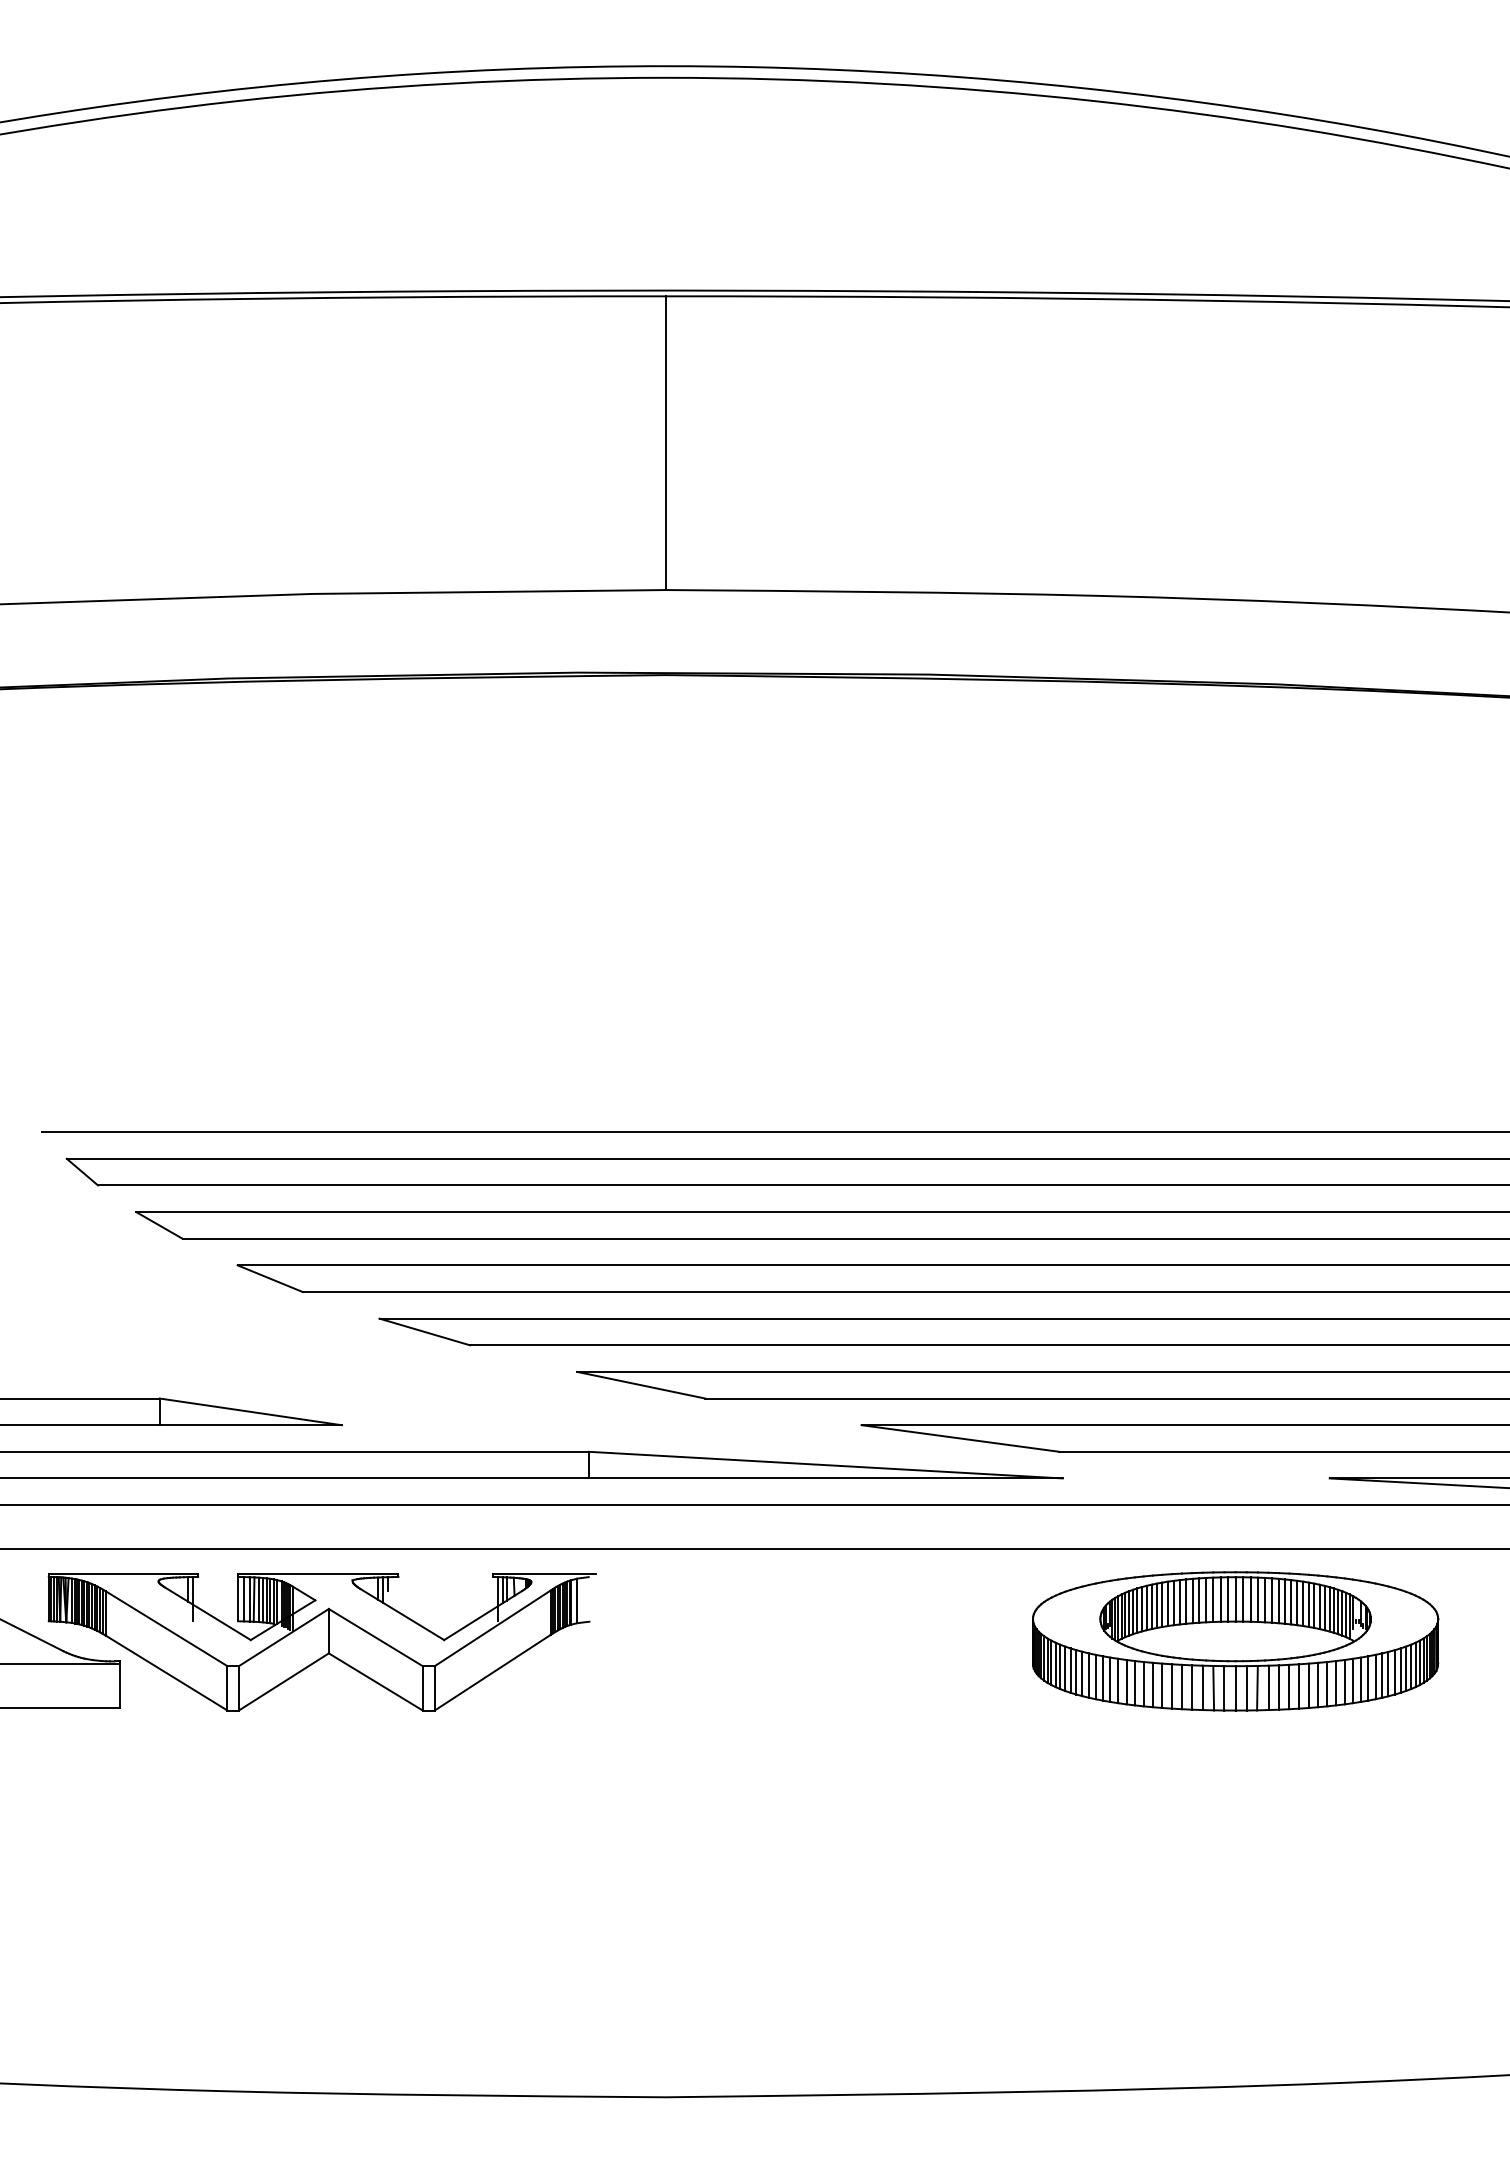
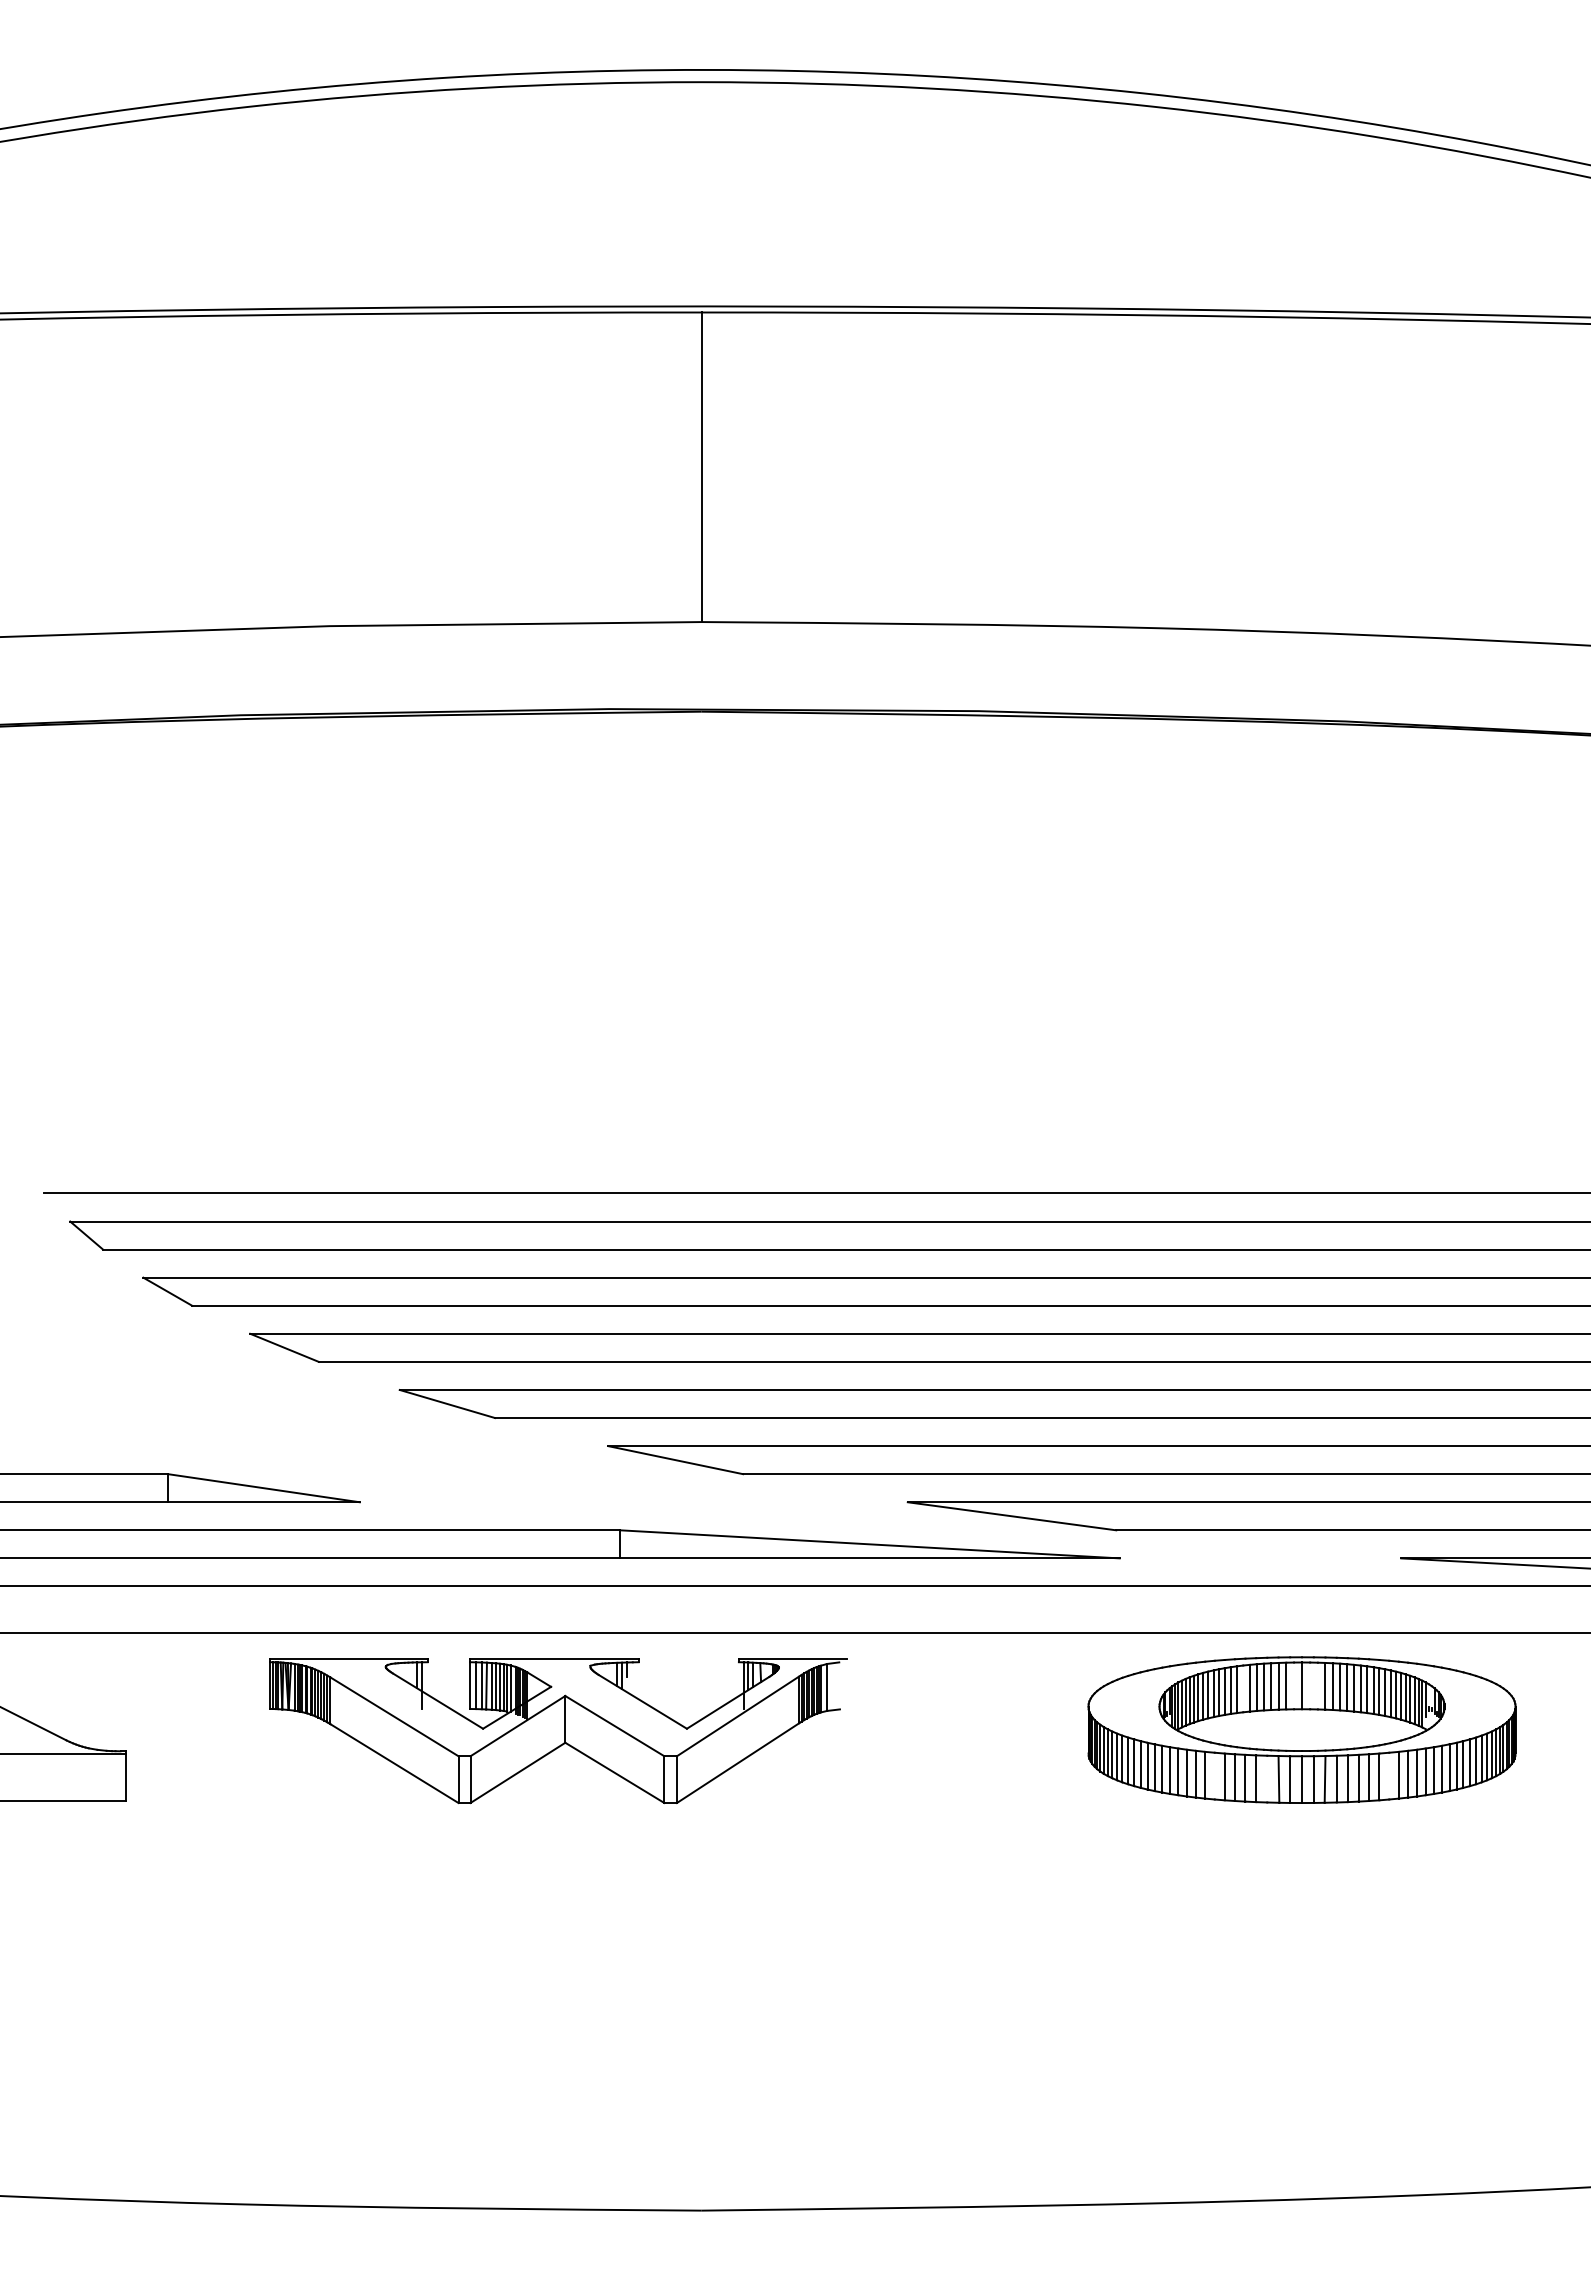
line: (1228, 1599) -> (1294, 1685), removed
line: (1243, 1599) -> (1310, 1685), removed
line: (1250, 1599) -> (1317, 1685), removed
line: (1180, 1601) -> (1243, 1688), removed
part: (322, 1642) -> (558, 1731), moved
line: (1152, 1684) -> (1214, 1775), removed
line: (1318, 1684) -> (1389, 1775), removed
line: (1202, 1687) -> (1267, 1778), removed

